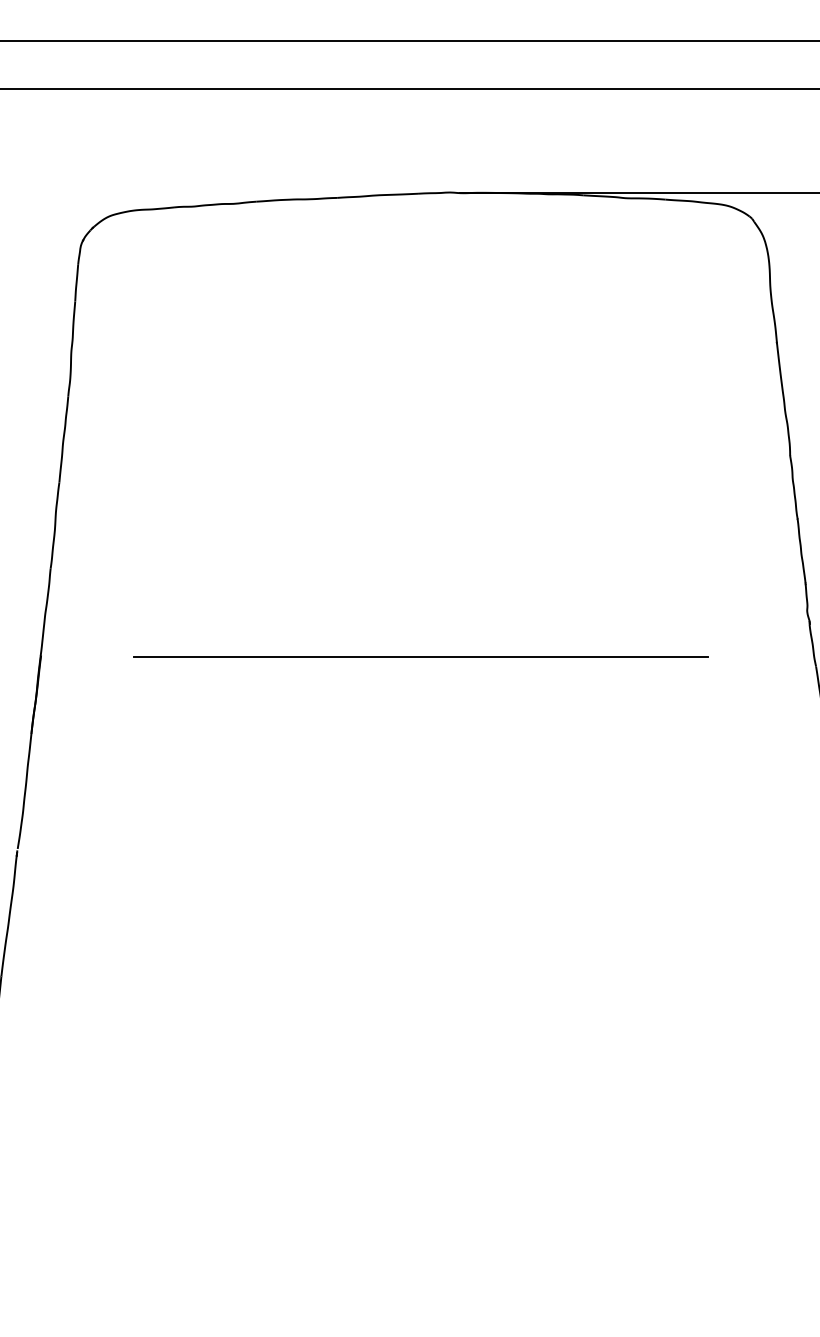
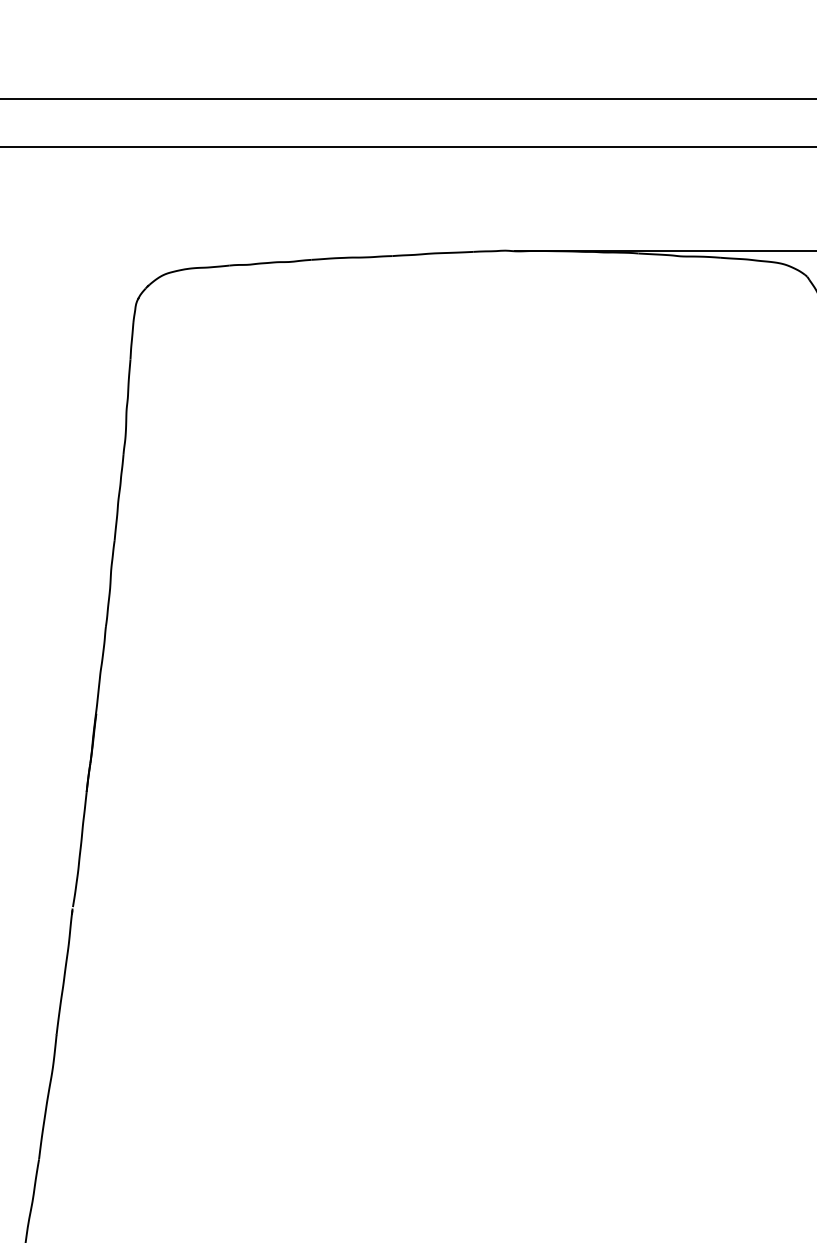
line: (420, 657) -> (475, 715), removed

